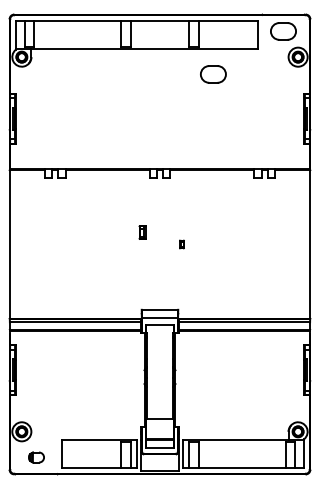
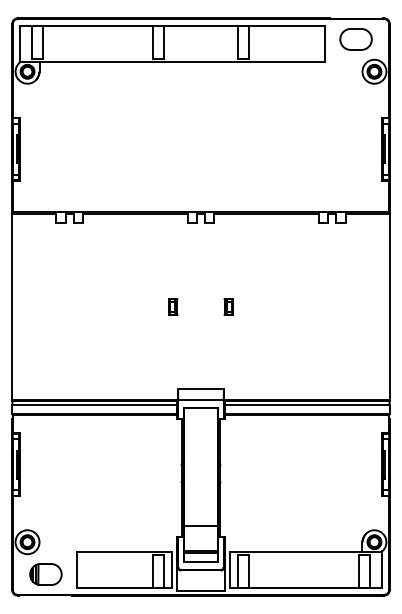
part: (212, 74) -> (267, 93), removed
part: (142, 232) -> (173, 306), moved
part: (181, 244) -> (228, 306), size x1.67
part: (36, 457) -> (45, 574), size x1.67

